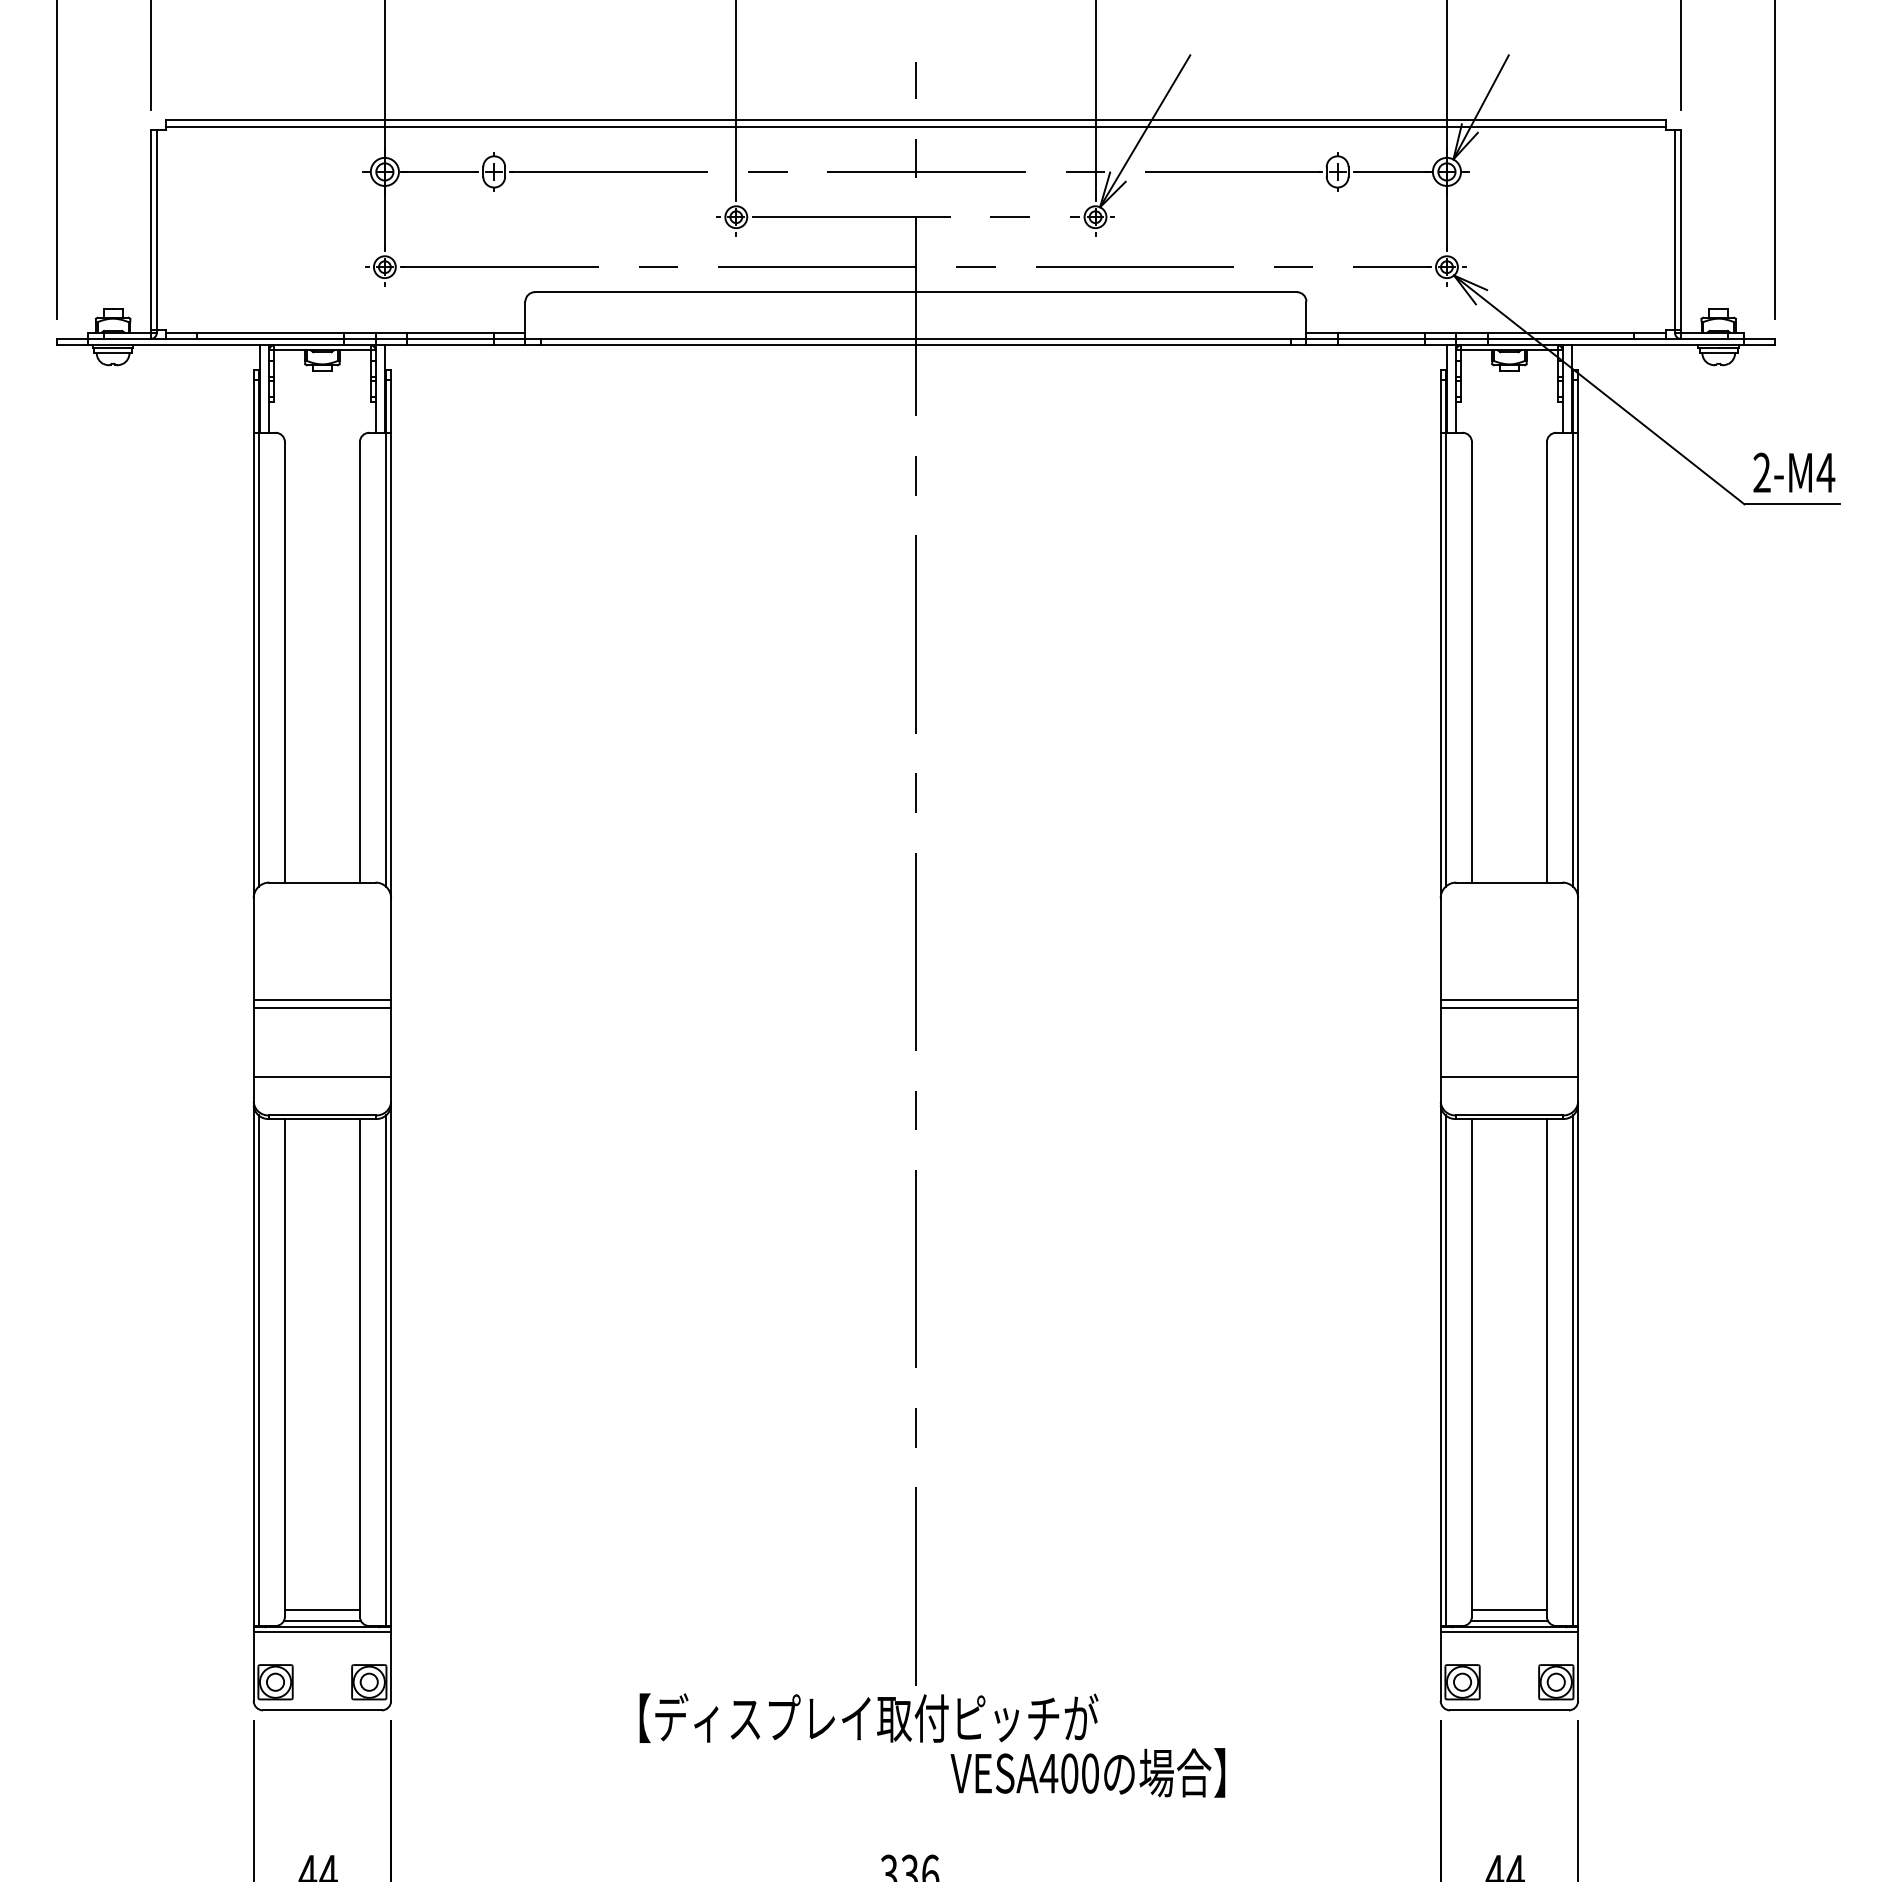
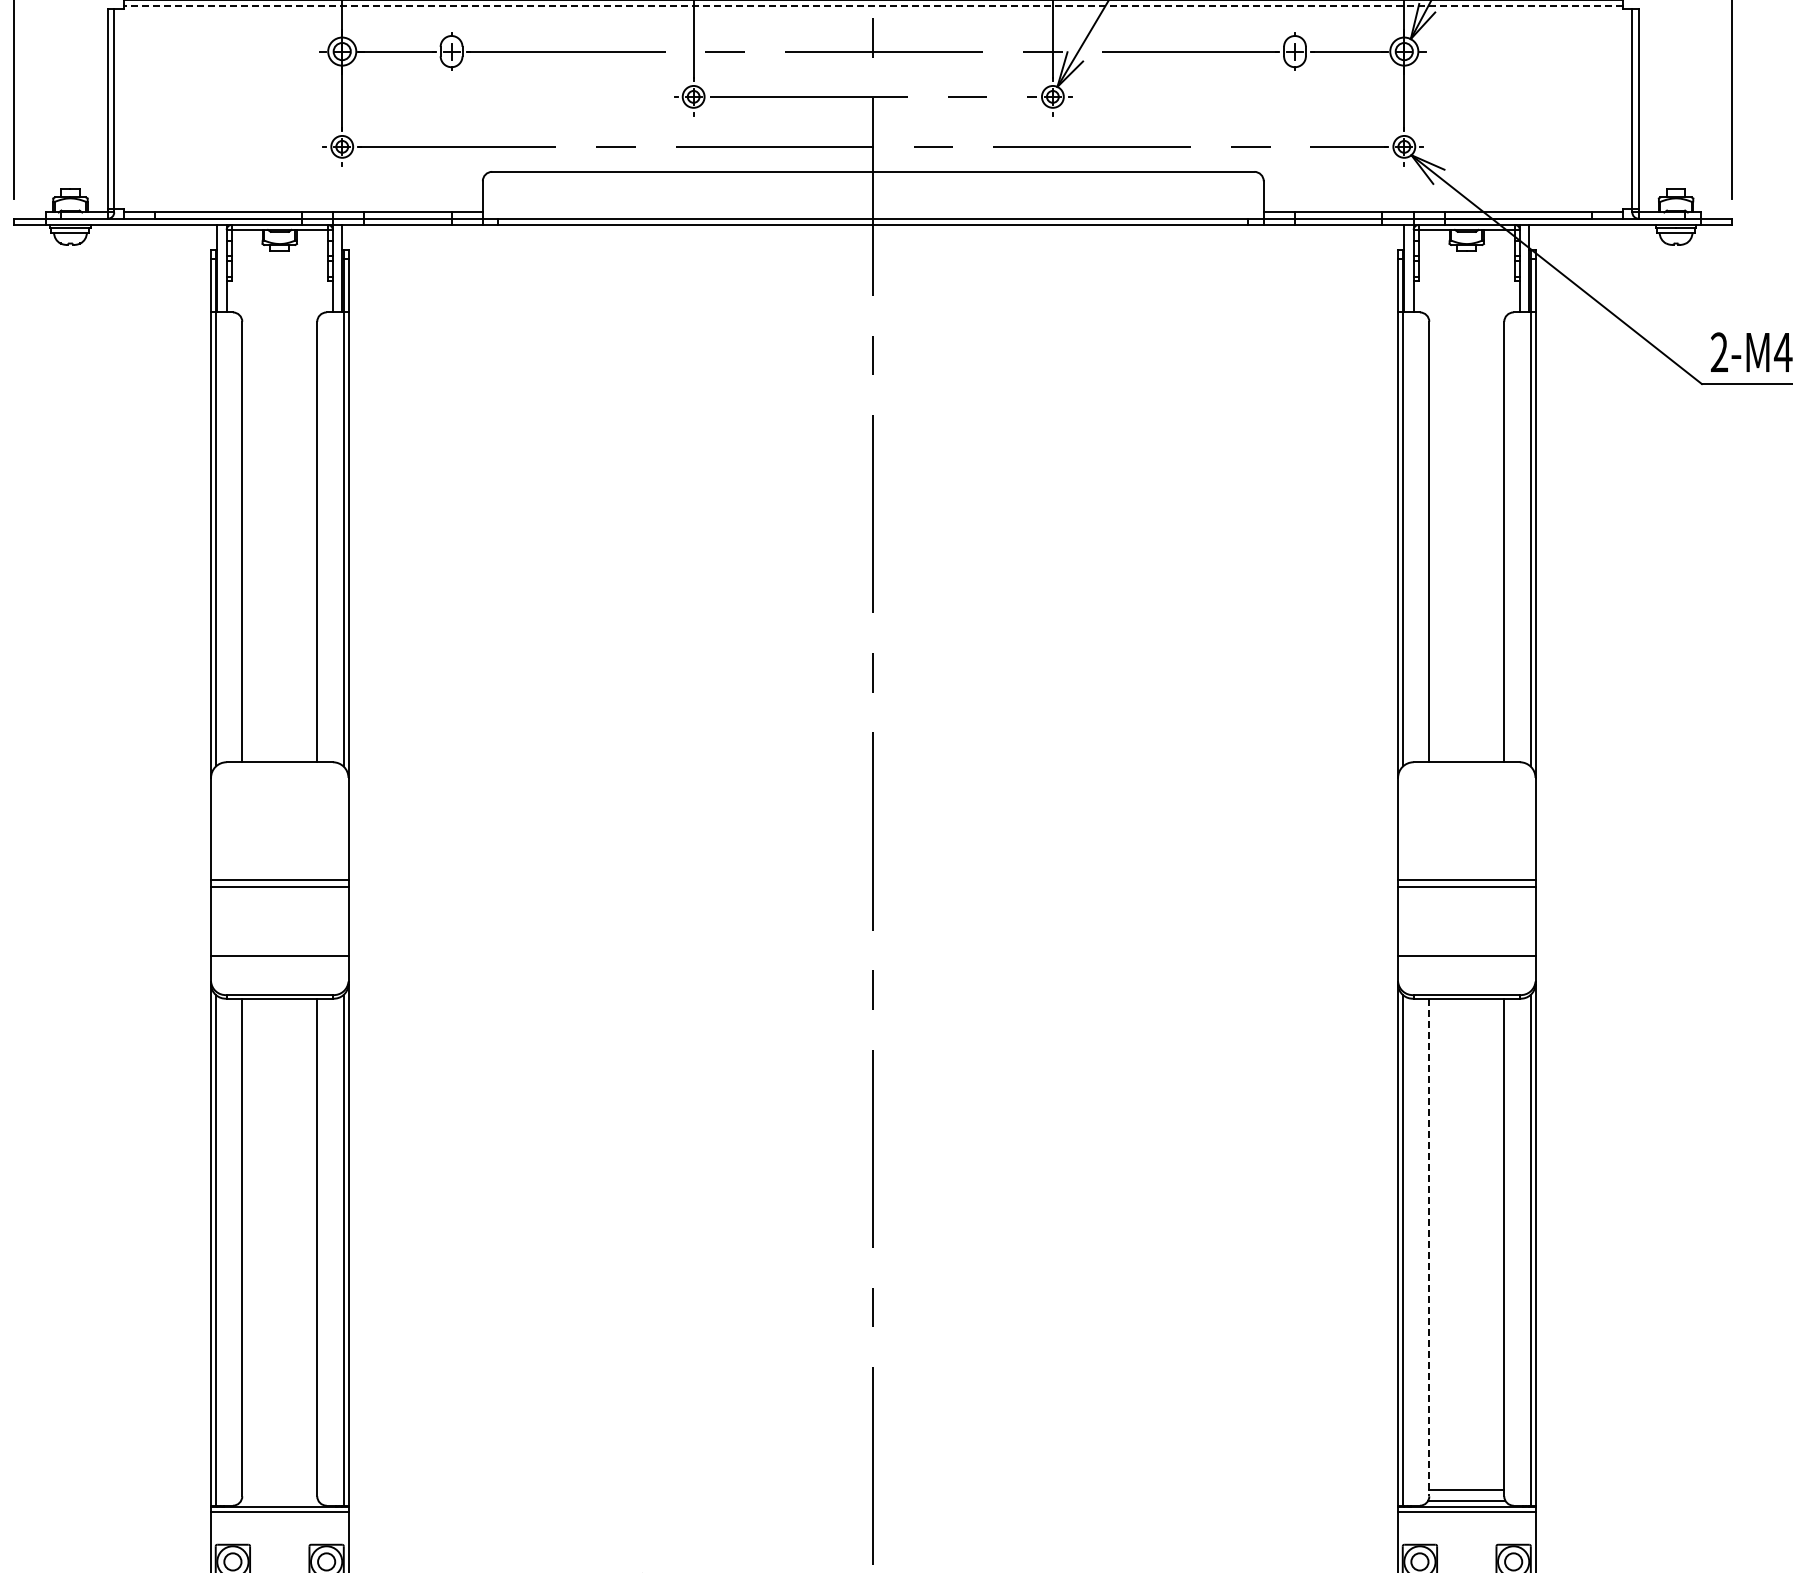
line: (915, 126) -> (872, 6), solid -> dashed
line: (1471, 1367) -> (1428, 1247), solid -> dashed
line: (321, 1610) -> (278, 1490), removed
line: (321, 1621) -> (278, 1501), removed

